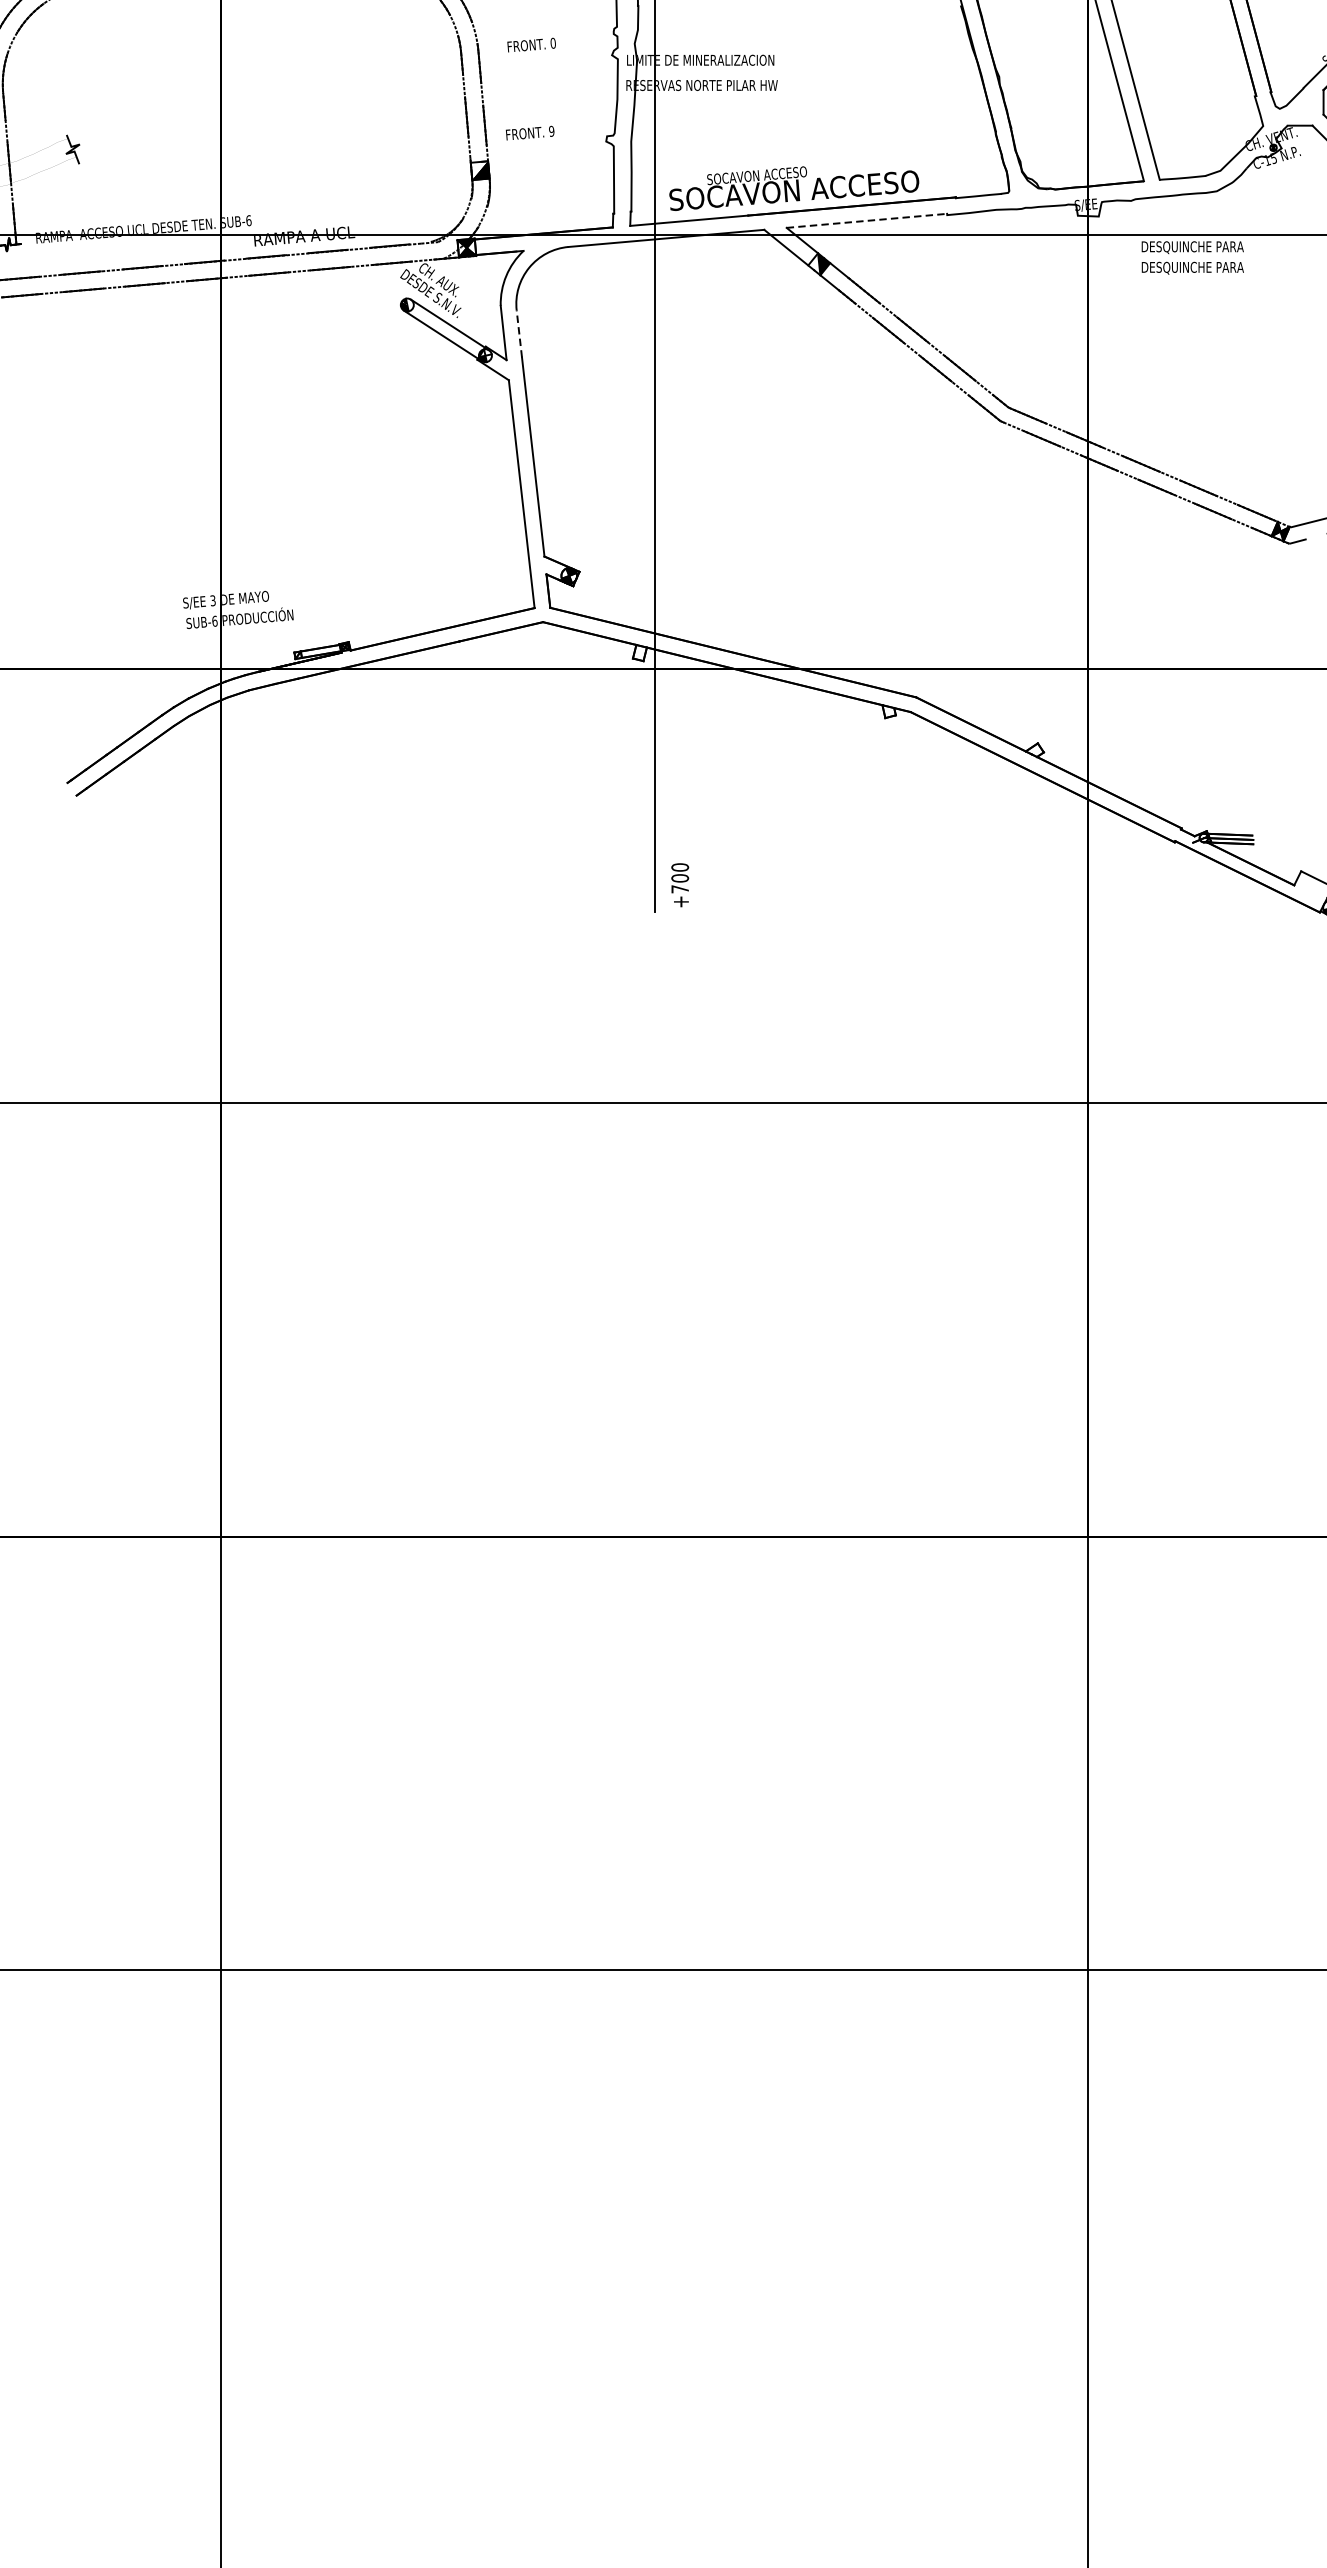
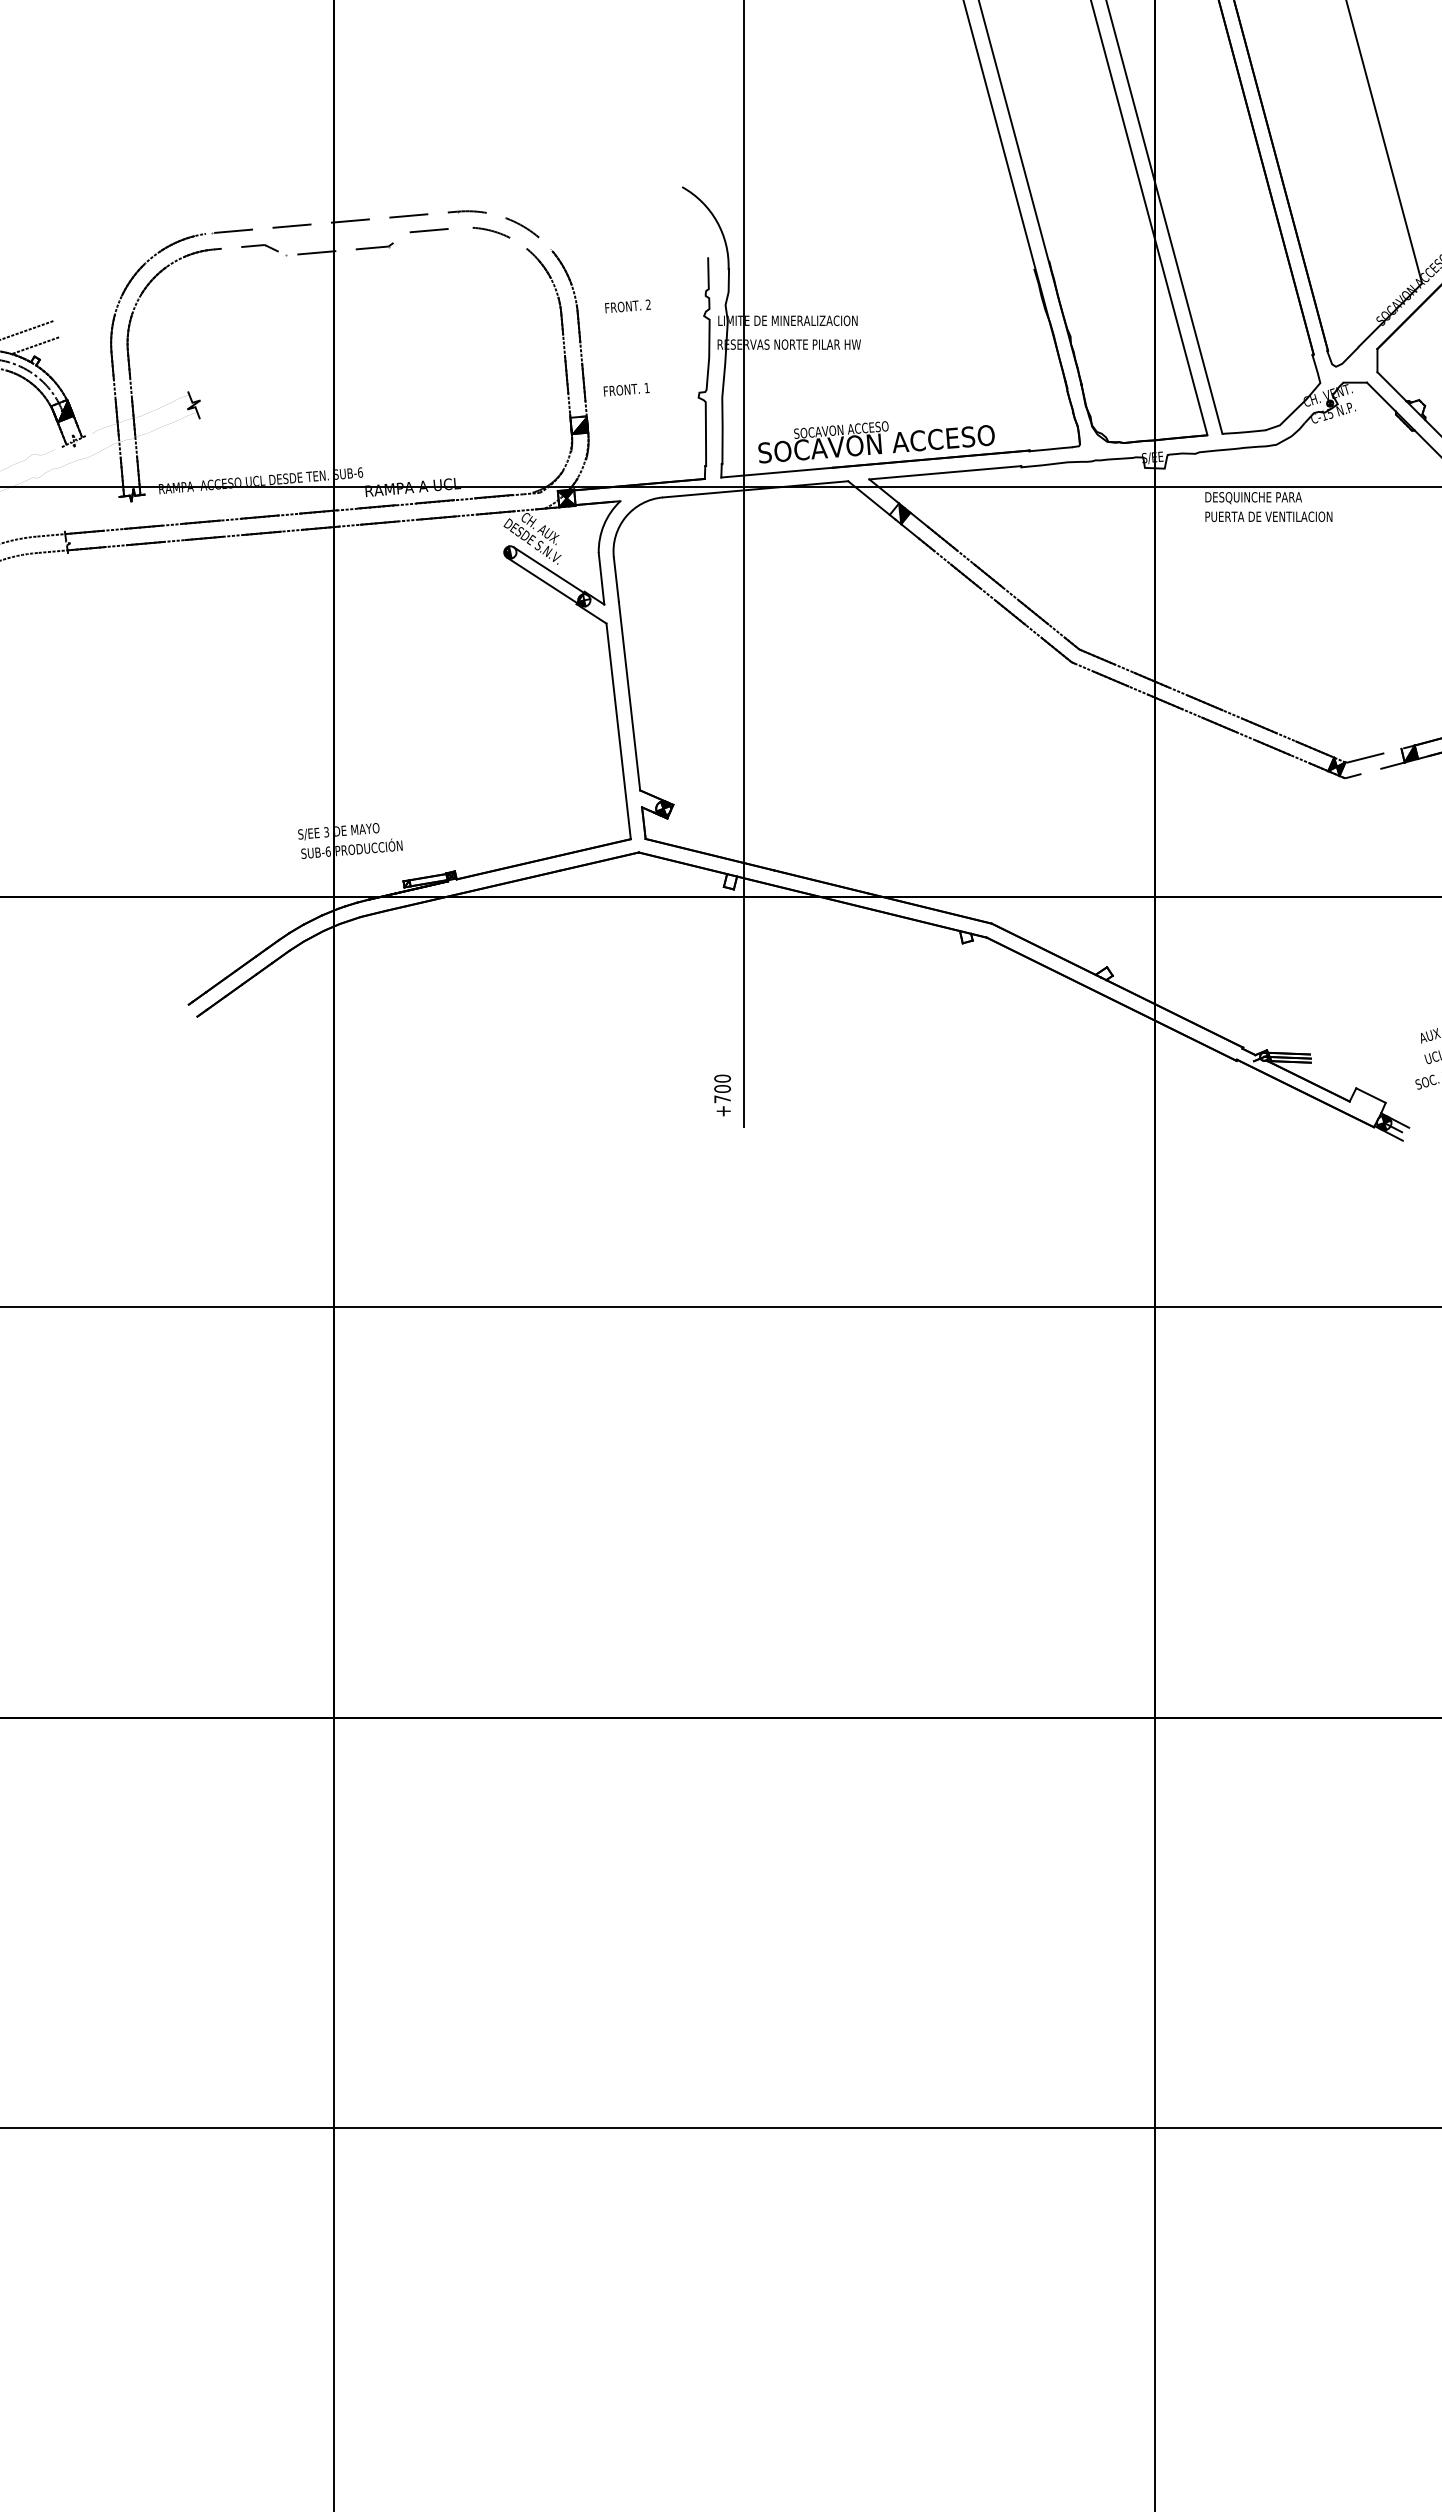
text: (552, 43) -> (647, 304), 0 -> 2
text: (551, 130) -> (646, 387), 9 -> 1
line: (867, 220) -> (945, 472), dashed -> solid
text: (1209, 268) -> (1269, 517), DESQUINCHE PARA -> PUERTA DE VENTILACION
line: (519, 333) -> (616, 579), dashed -> solid
text: (680, 885) -> (722, 1095), moved

